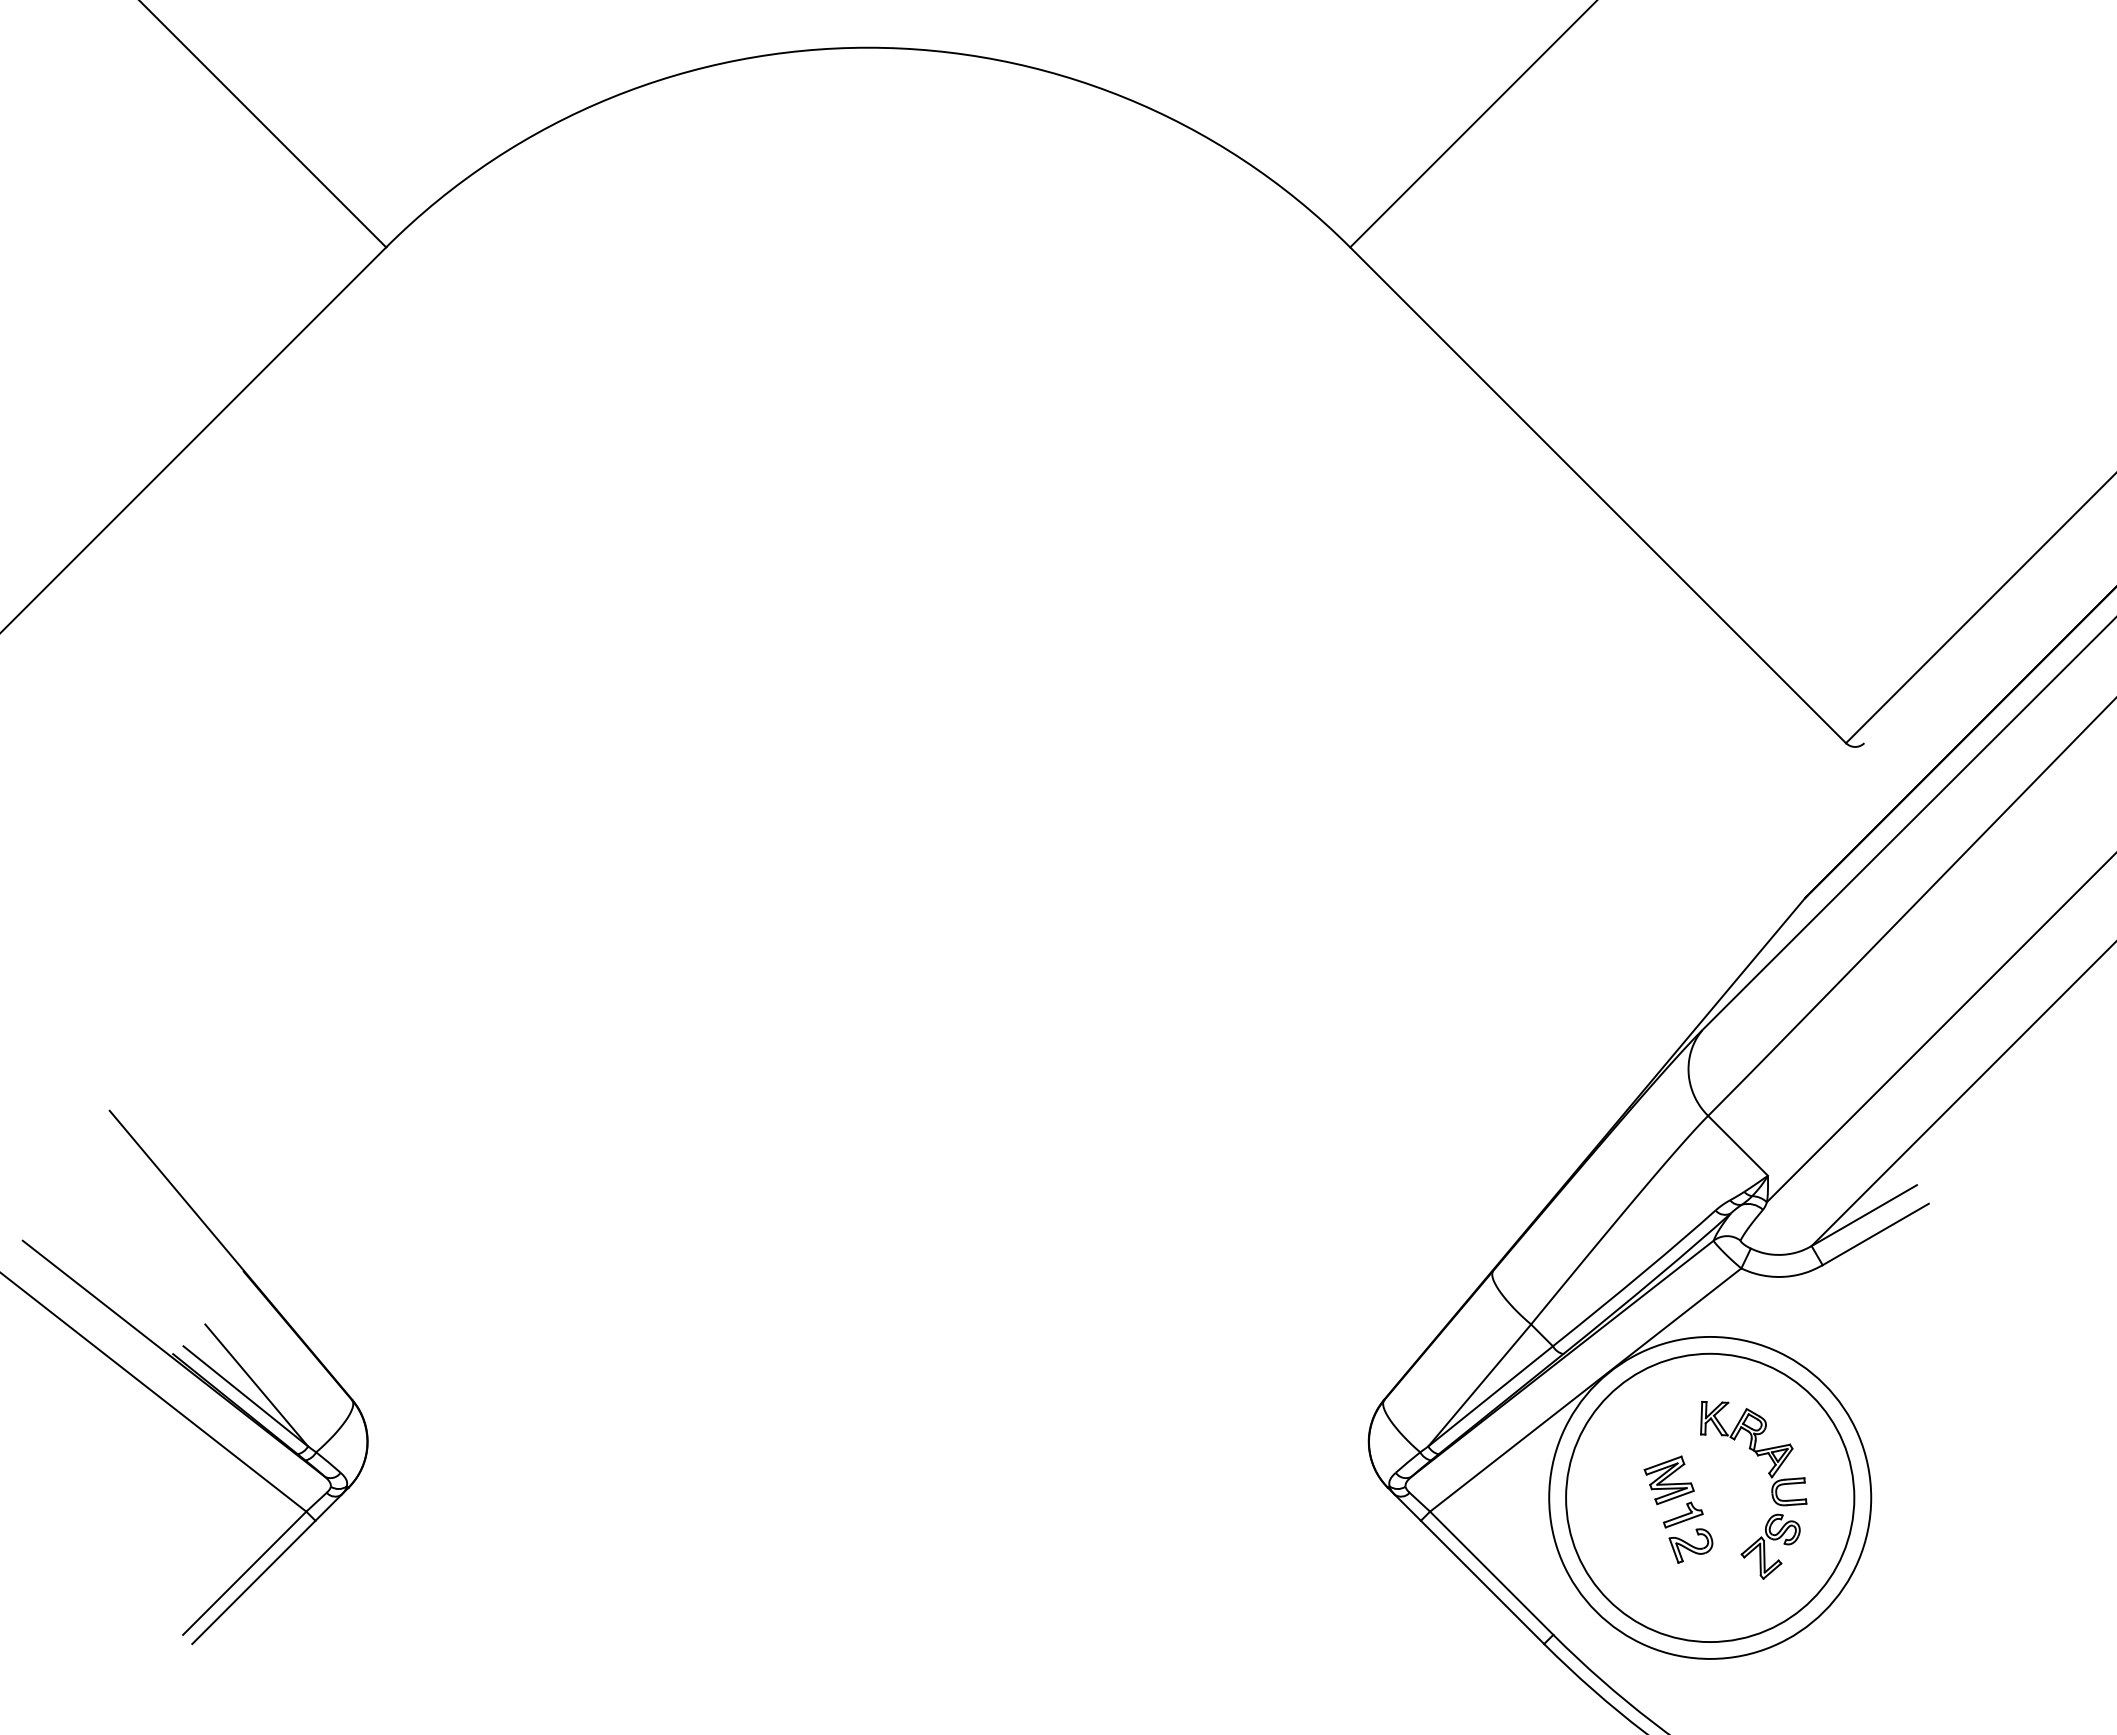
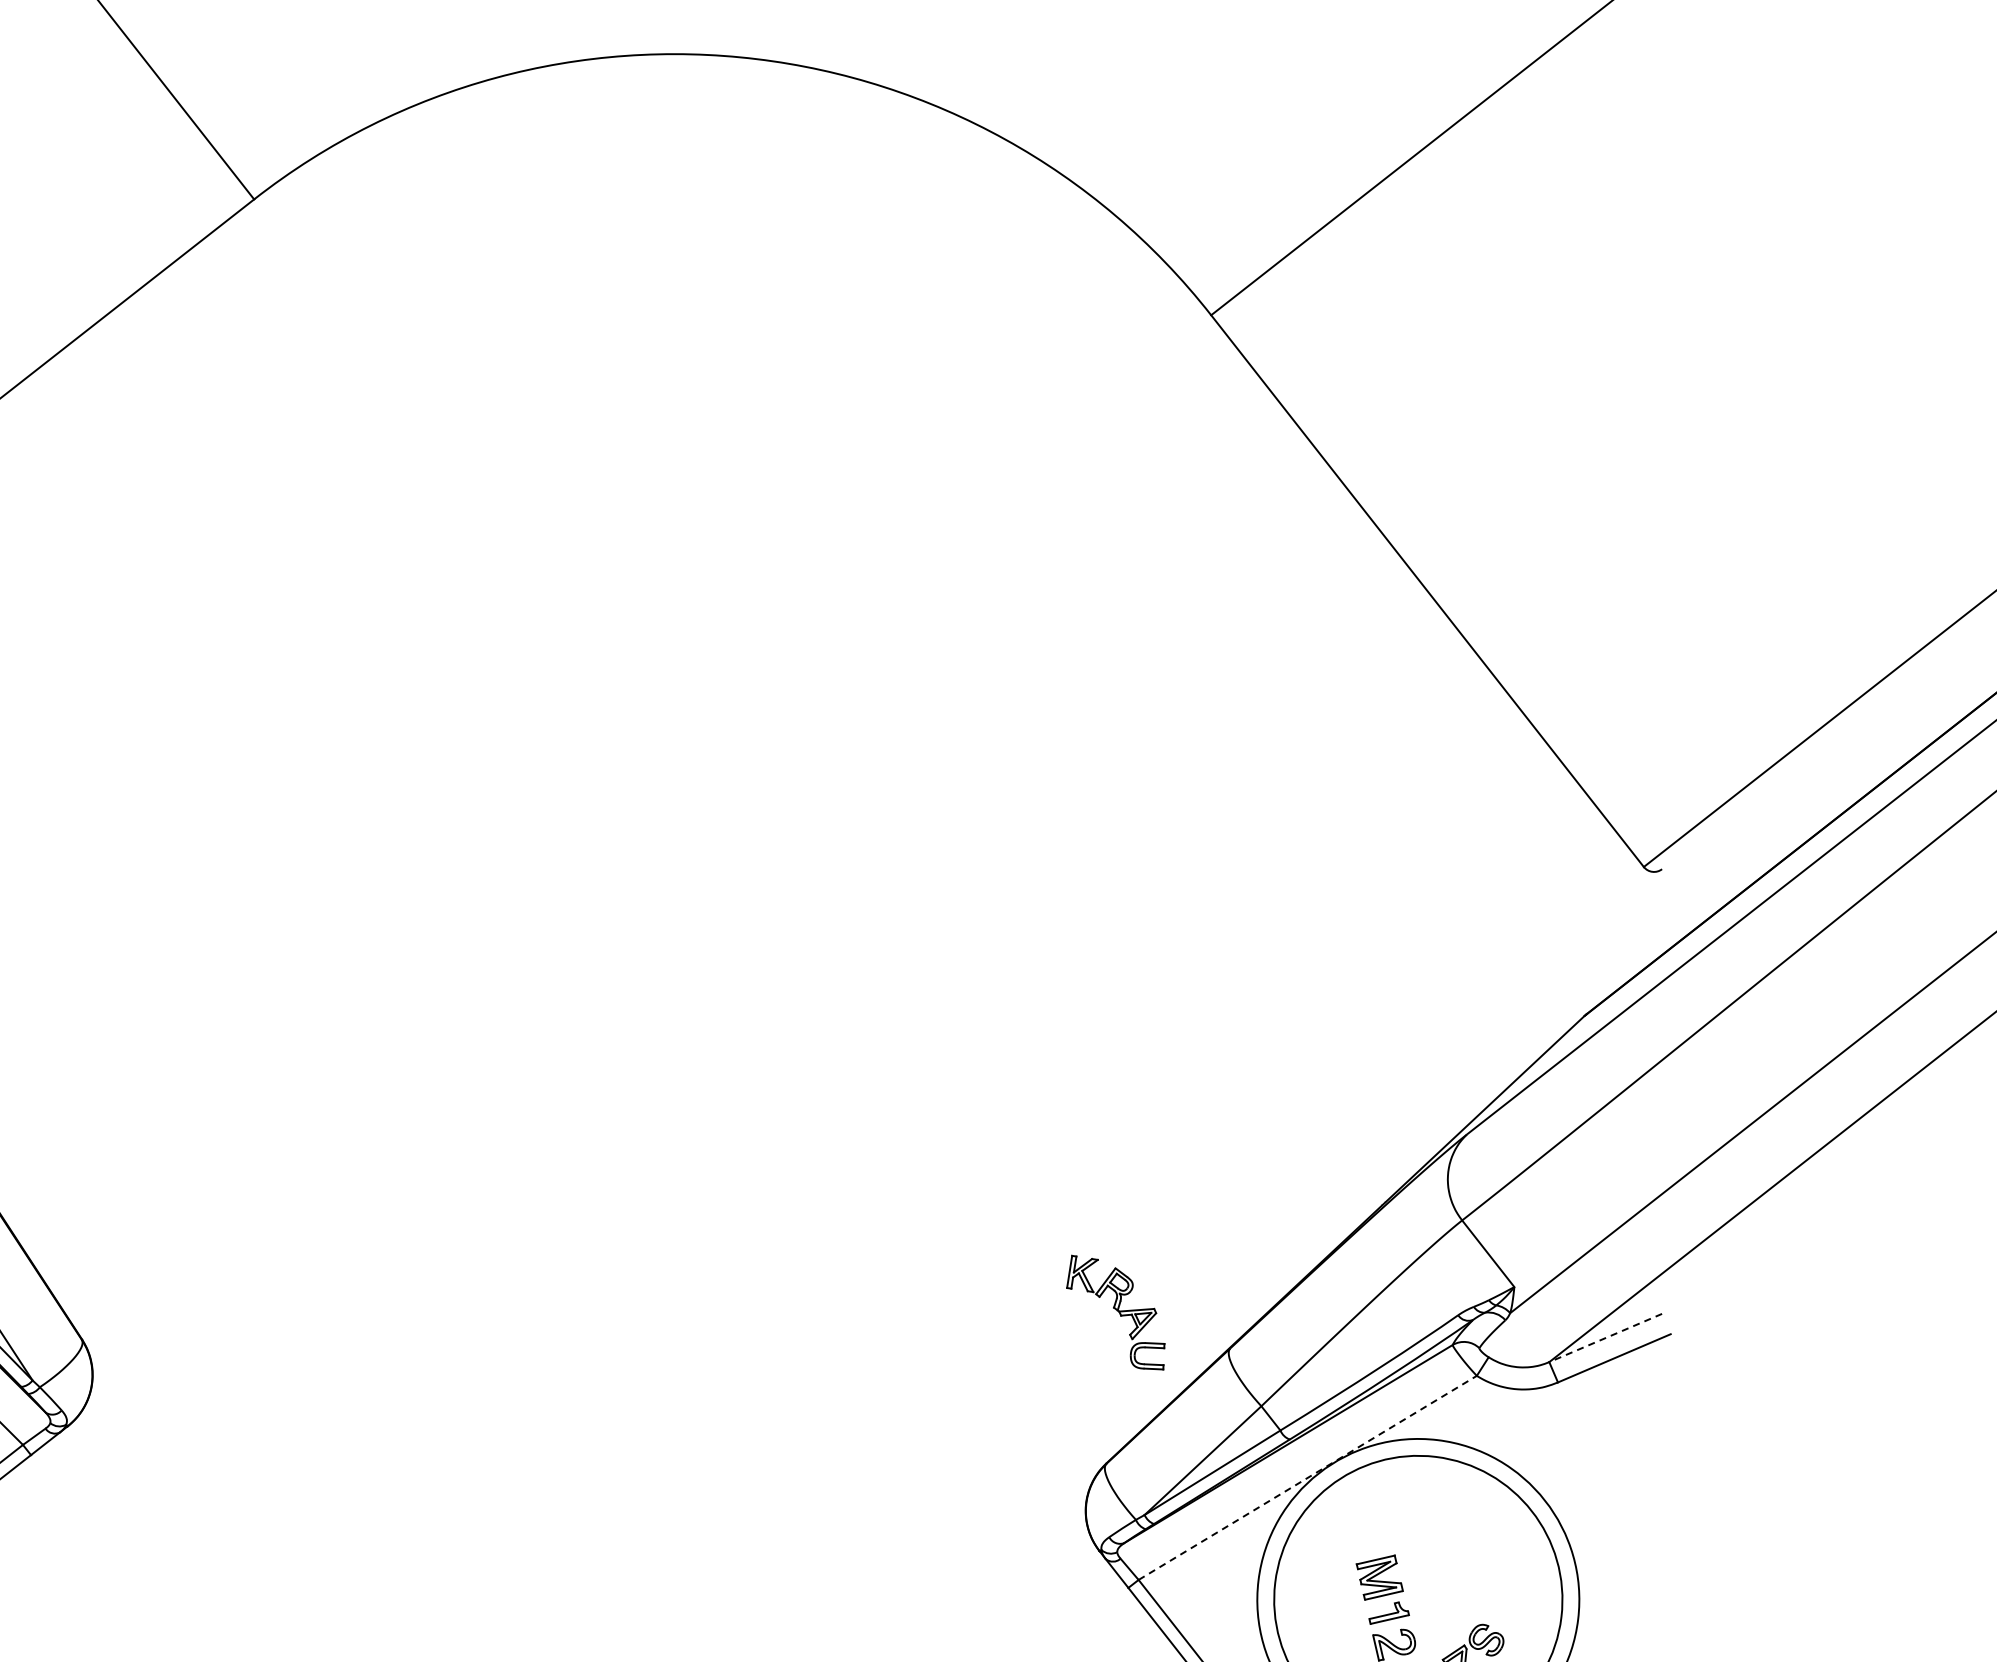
line: (1864, 1215) -> (1605, 1338), solid -> dashed
line: (1585, 1390) -> (1307, 1478), solid -> dashed
part: (1753, 1453) -> (1116, 1313), moved

